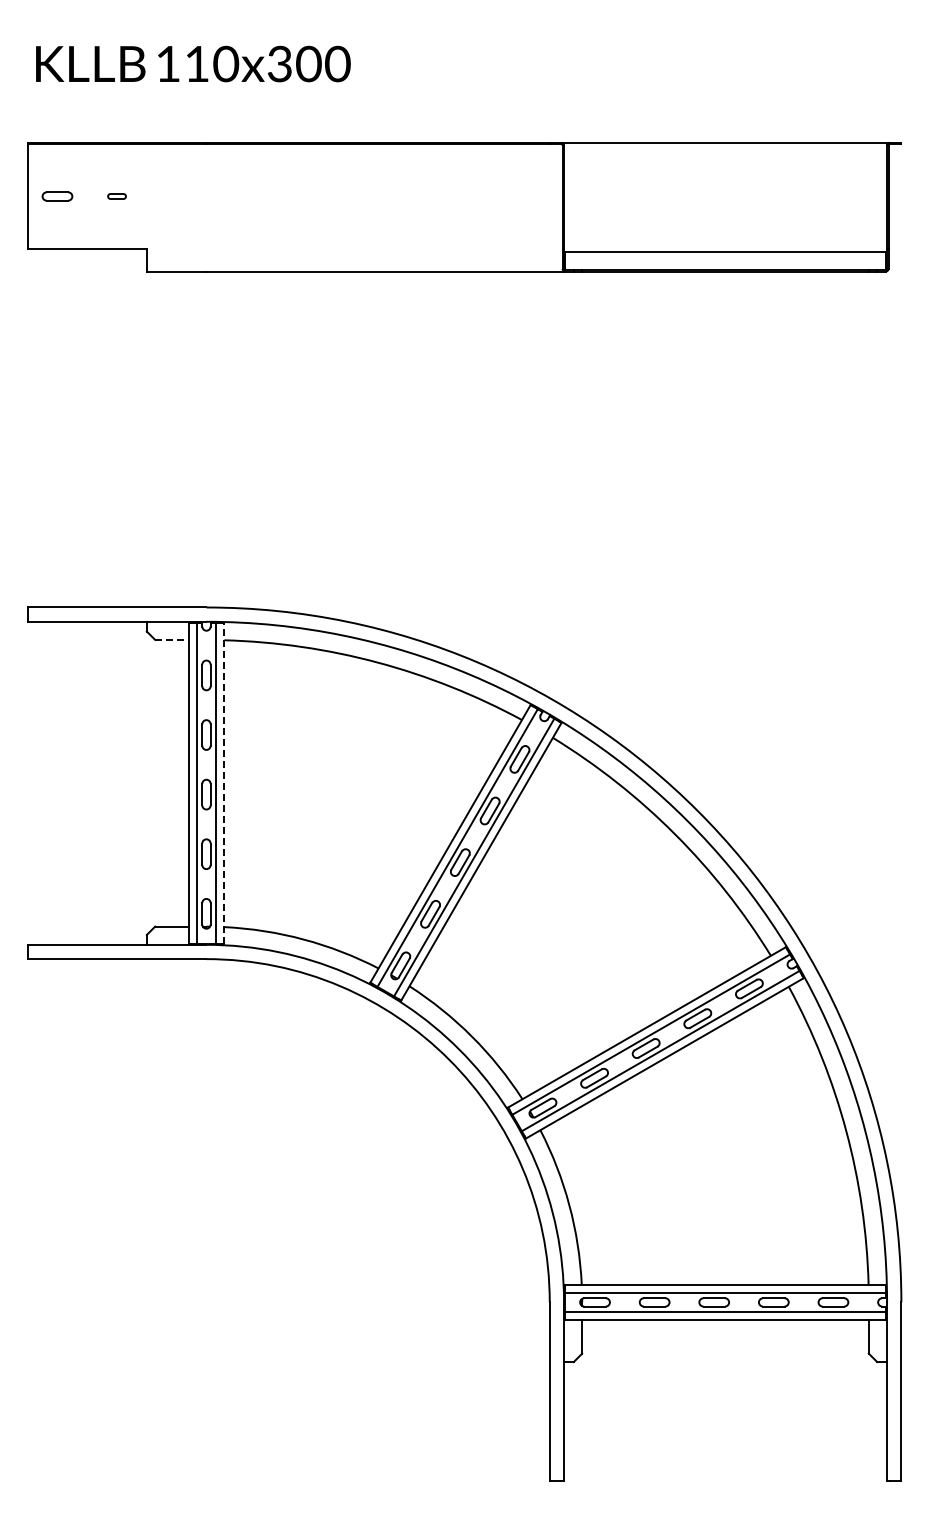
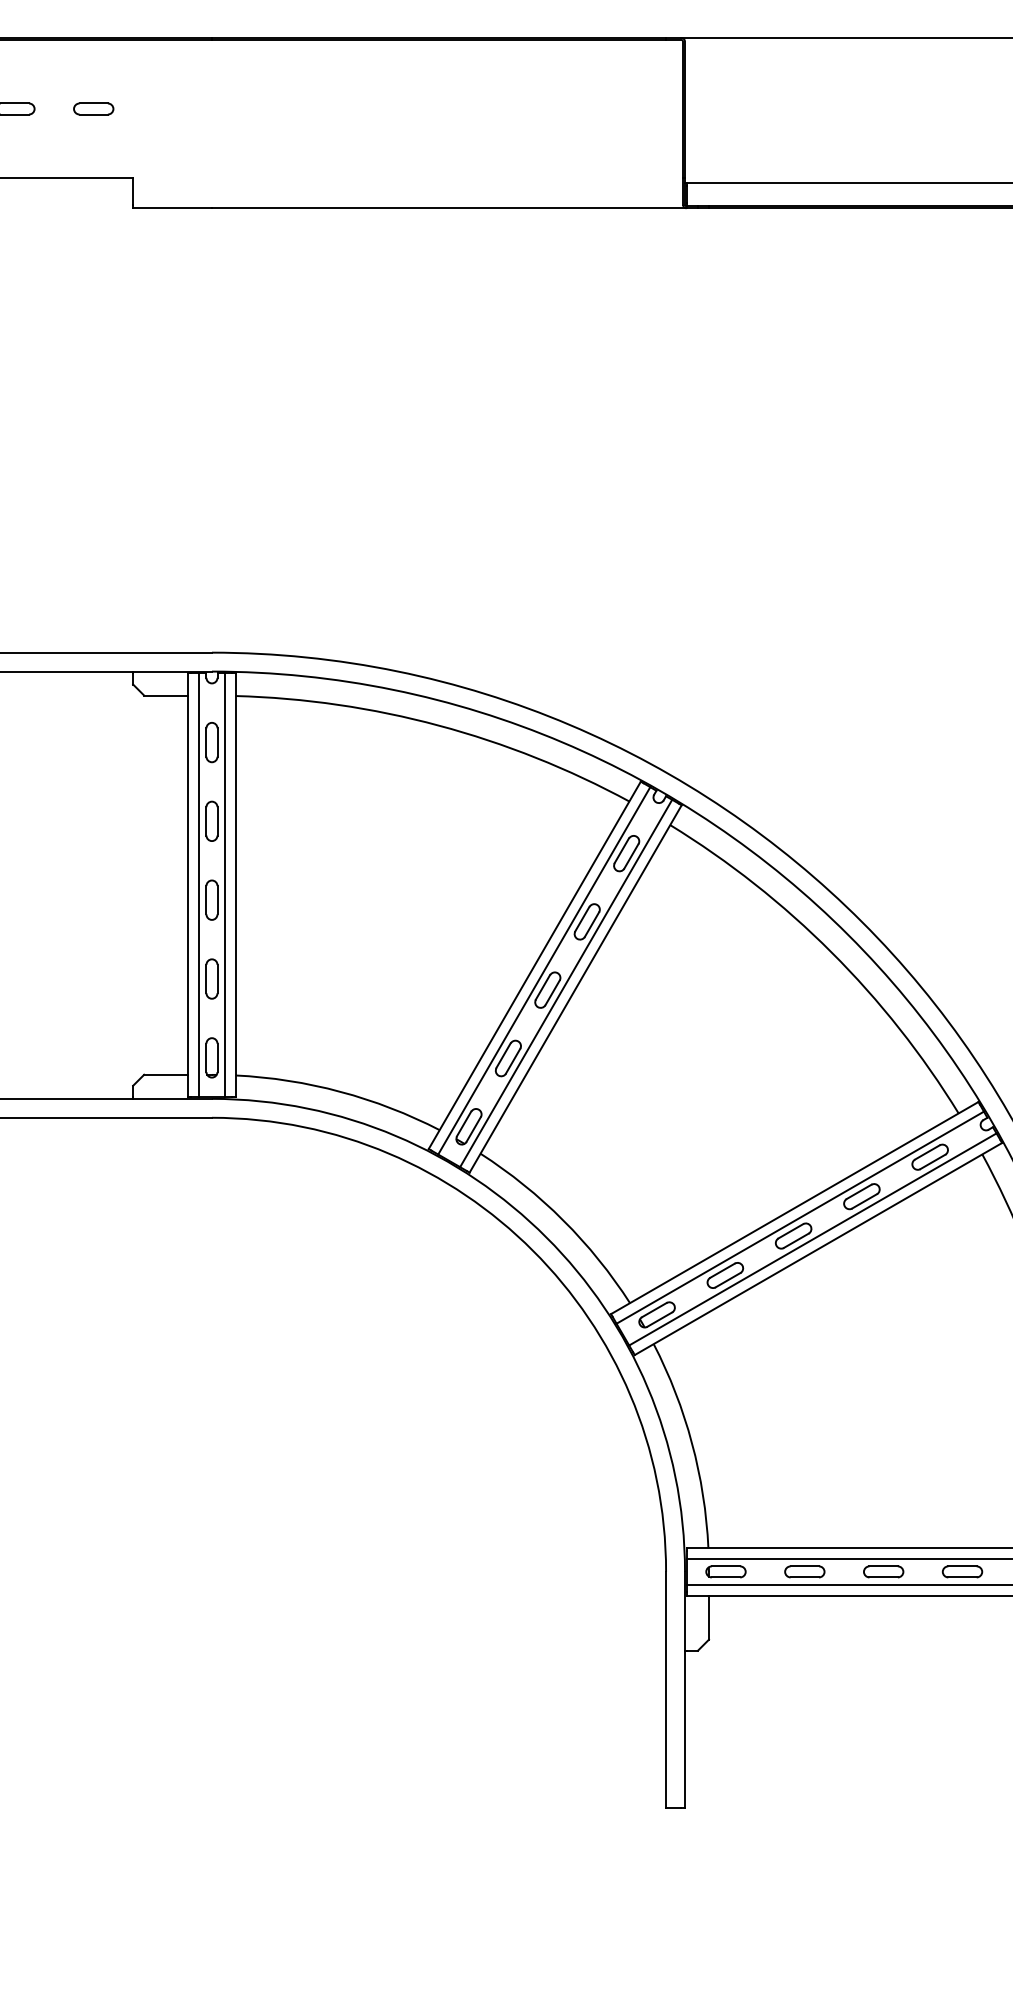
part: (116, 196) -> (92, 109), size x1.67
line: (171, 639) -> (165, 695), dashed -> solid
line: (224, 782) -> (235, 884), dashed -> solid

